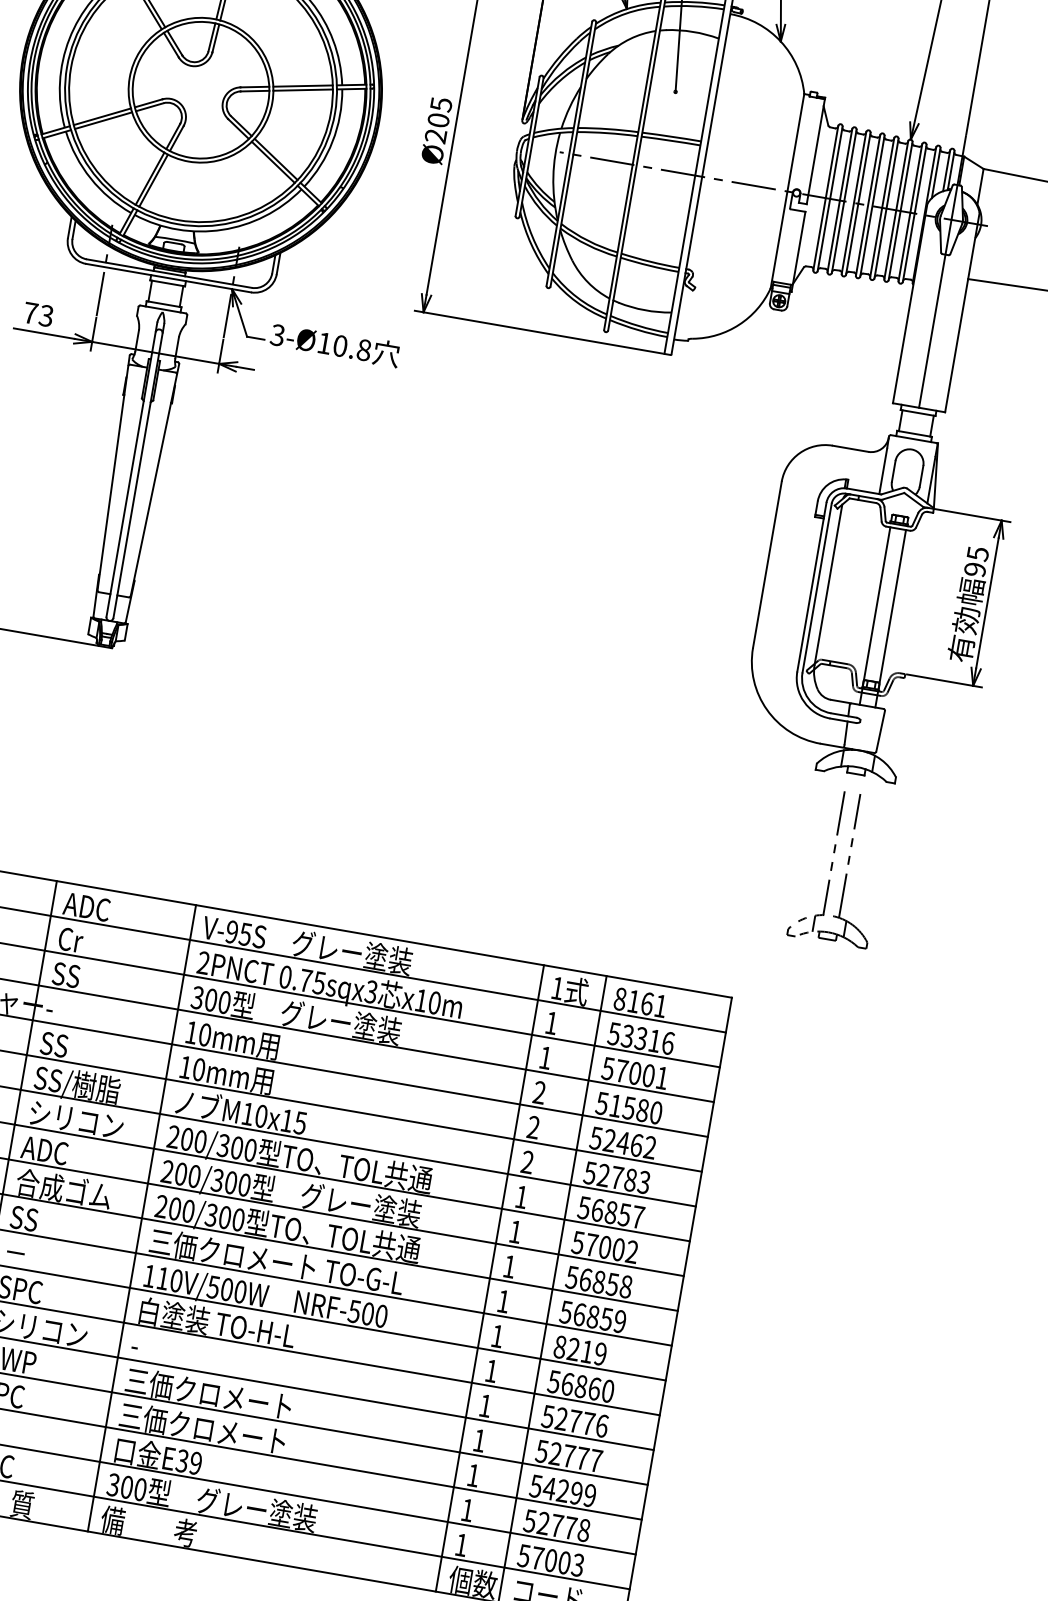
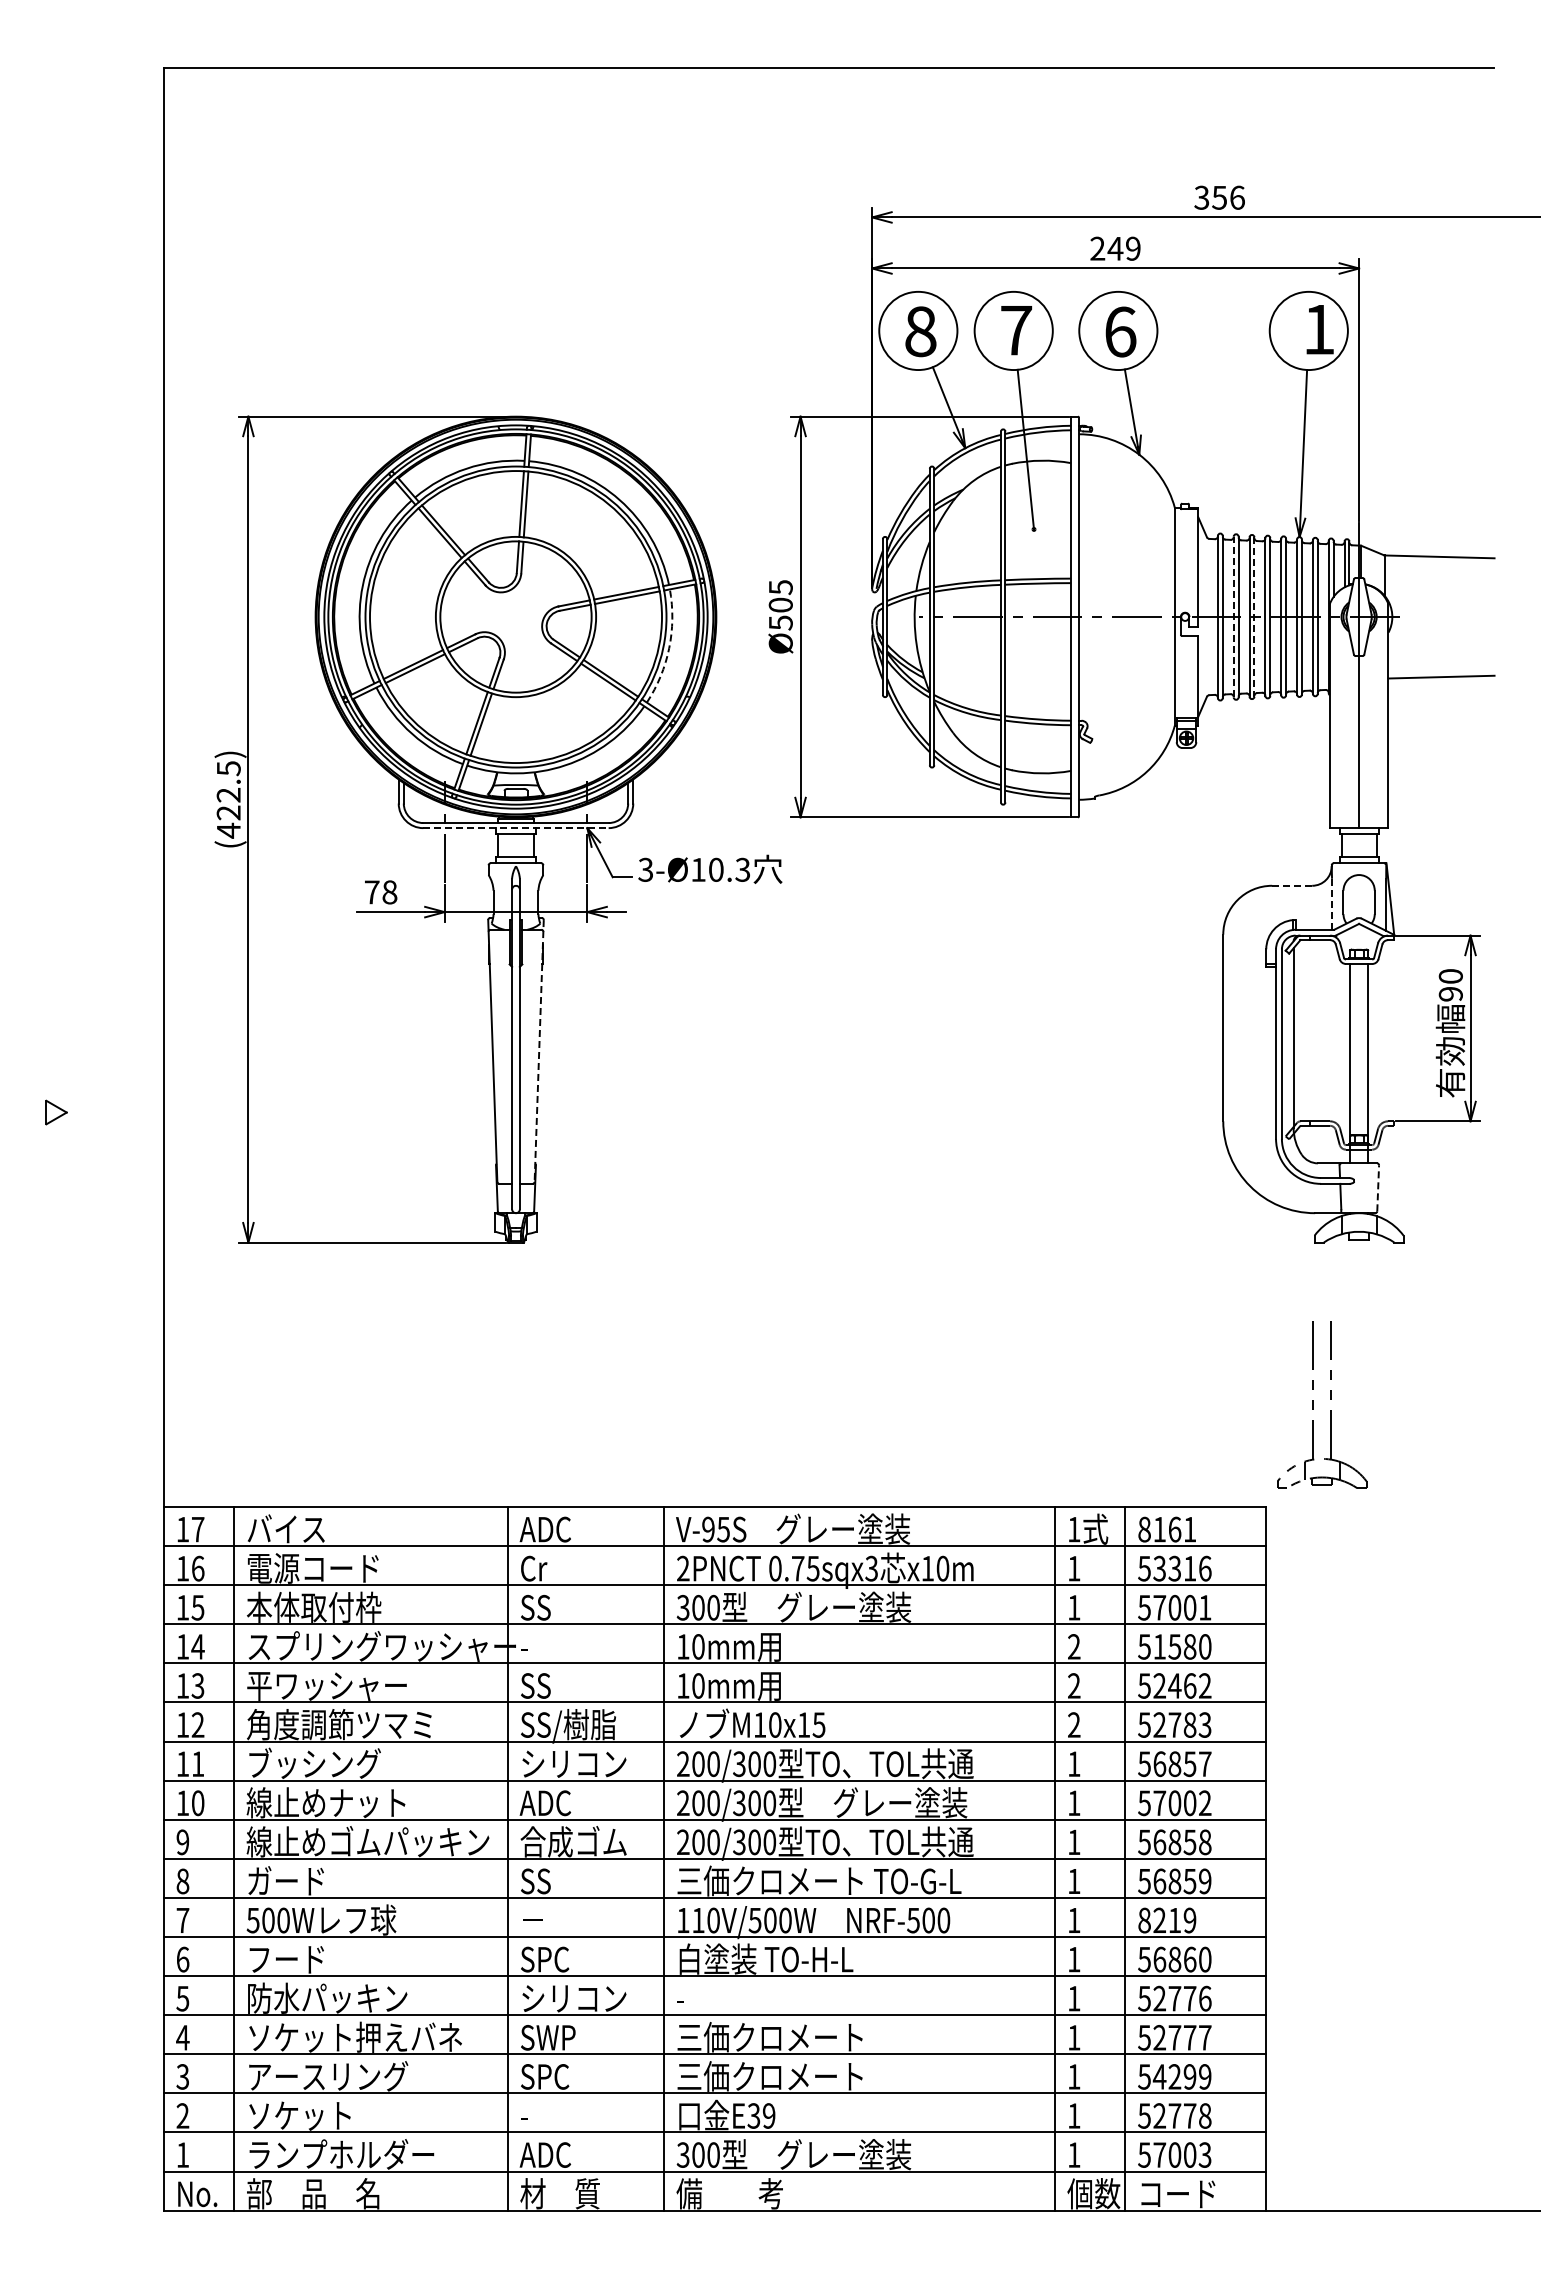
text: (435, 135) -> (780, 622), Ø205 -> Ø505
arc: (332, 141) -> (669, 648), solid -> dashed
line: (839, 200) -> (1233, 616), solid -> dashed
line: (858, 204) -> (1254, 617), solid -> dashed
line: (168, 278) -> (516, 828), solid -> dashed
text: (46, 315) -> (389, 892), 73 -> 78
text: (363, 349) -> (742, 869), 3-Ø10.8 -> 3-Ø10.3
line: (850, 448) -> (1291, 885), solid -> dashed
line: (883, 470) -> (1332, 903), solid -> dashed
line: (155, 480) -> (539, 1051), solid -> dashed
text: (977, 553) -> (1450, 976), 95 -> 90
line: (880, 731) -> (1378, 1188), solid -> dashed
part: (831, 866) -> (1313, 1404), moved

